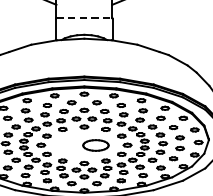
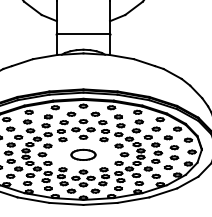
line: (84, 17) -> (83, 33), dashed -> solid
part: (95, 145) -> (83, 154), moved

